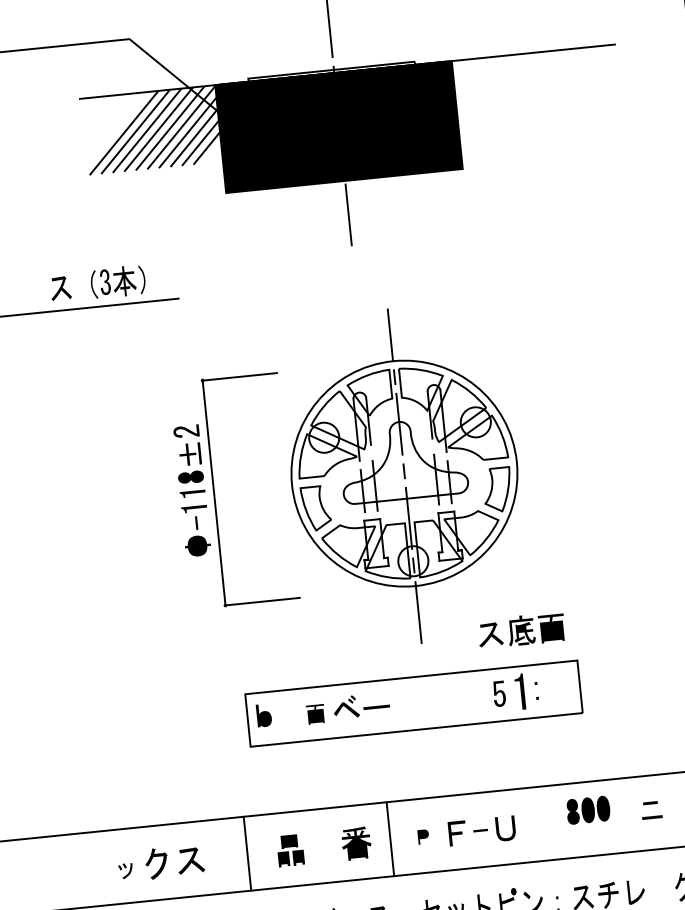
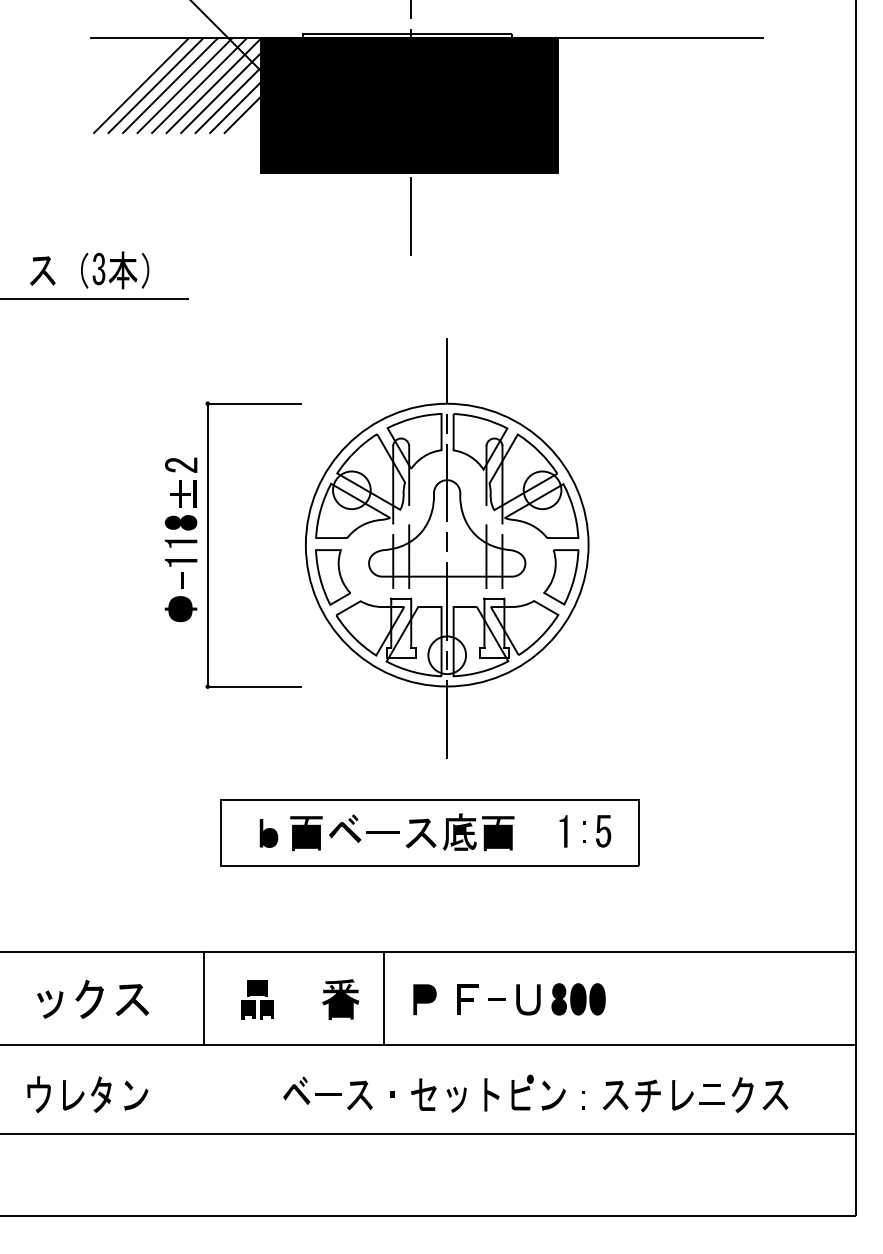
part: (521, 630) -> (459, 832), moved
part: (520, 691) -> (563, 831), size x0.71
part: (499, 694) -> (603, 831), moved
part: (315, 714) -> (306, 833), size x1.43
part: (263, 715) -> (268, 833), moved
part: (650, 804) -> (711, 1086), moved
part: (588, 810) -> (578, 999), moved
part: (423, 836) -> (424, 999), size x1.67
part: (126, 870) -> (50, 1004), size x1.43

